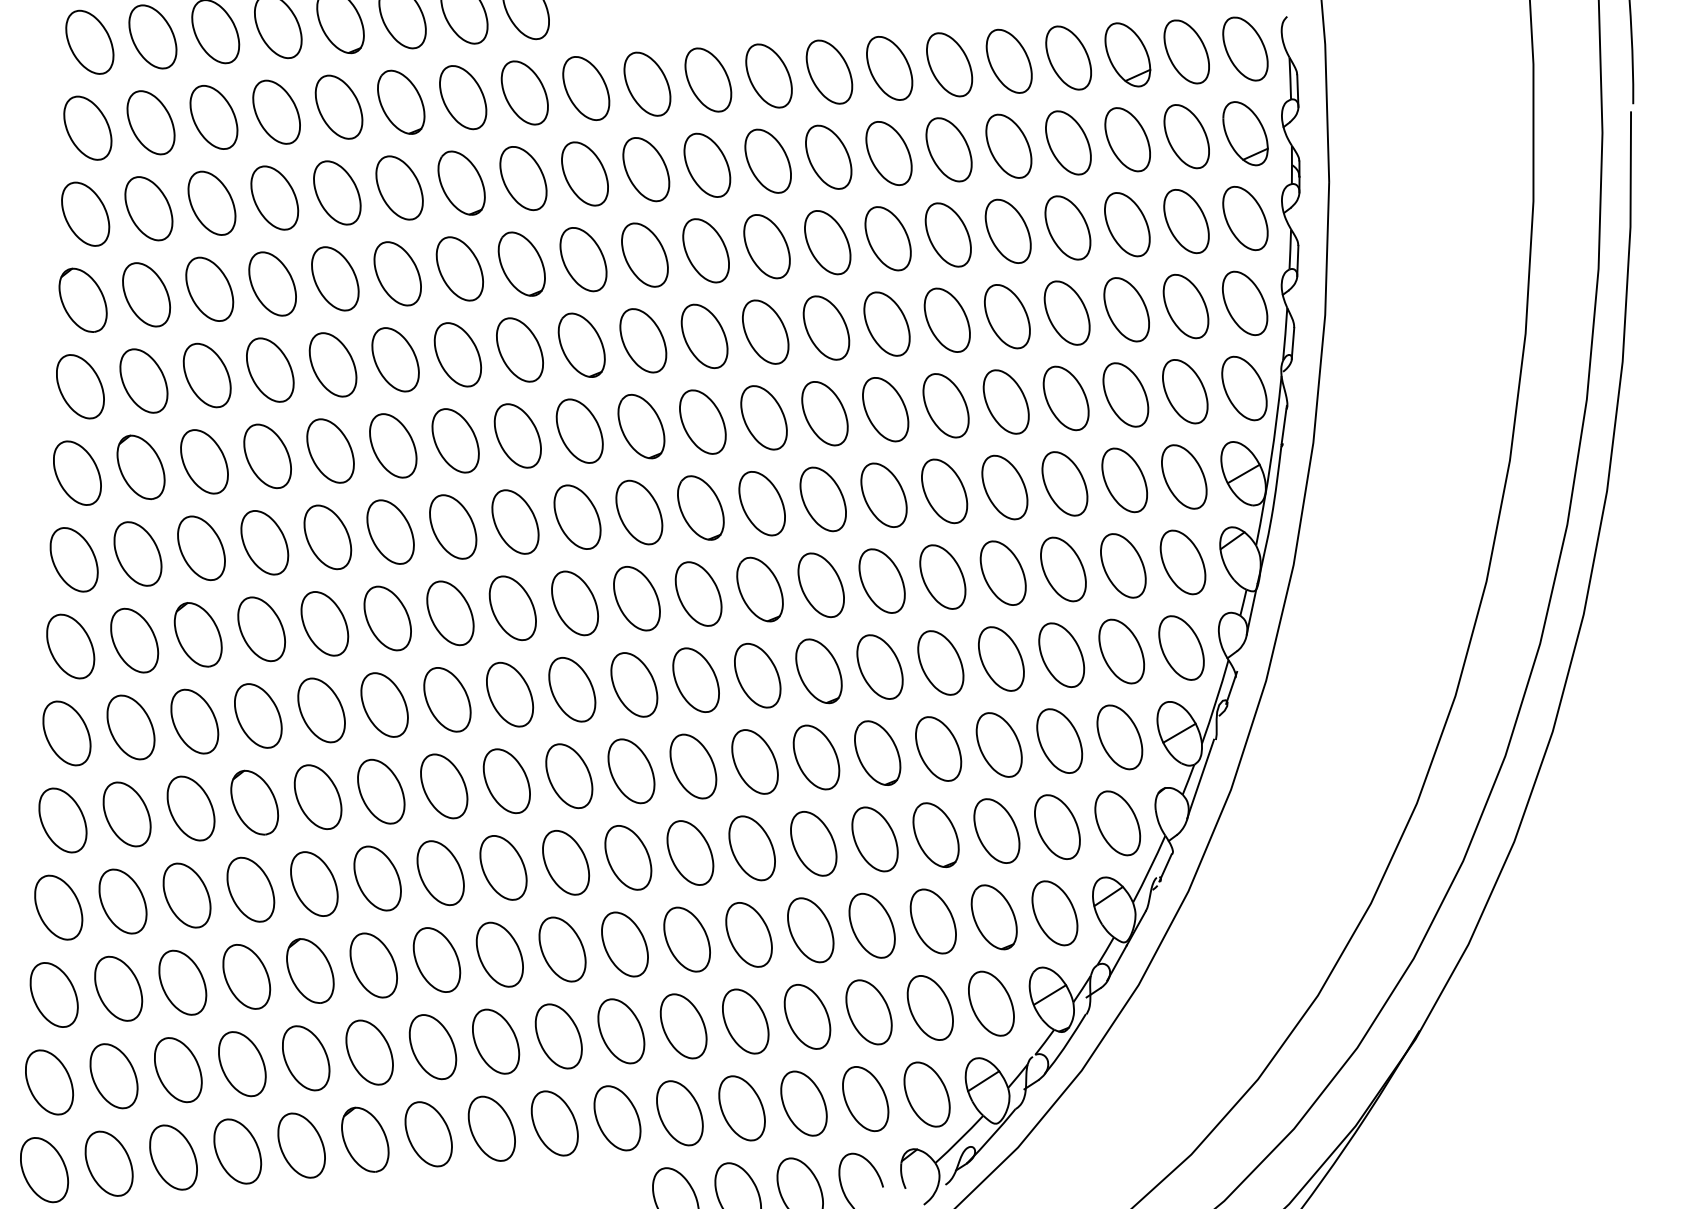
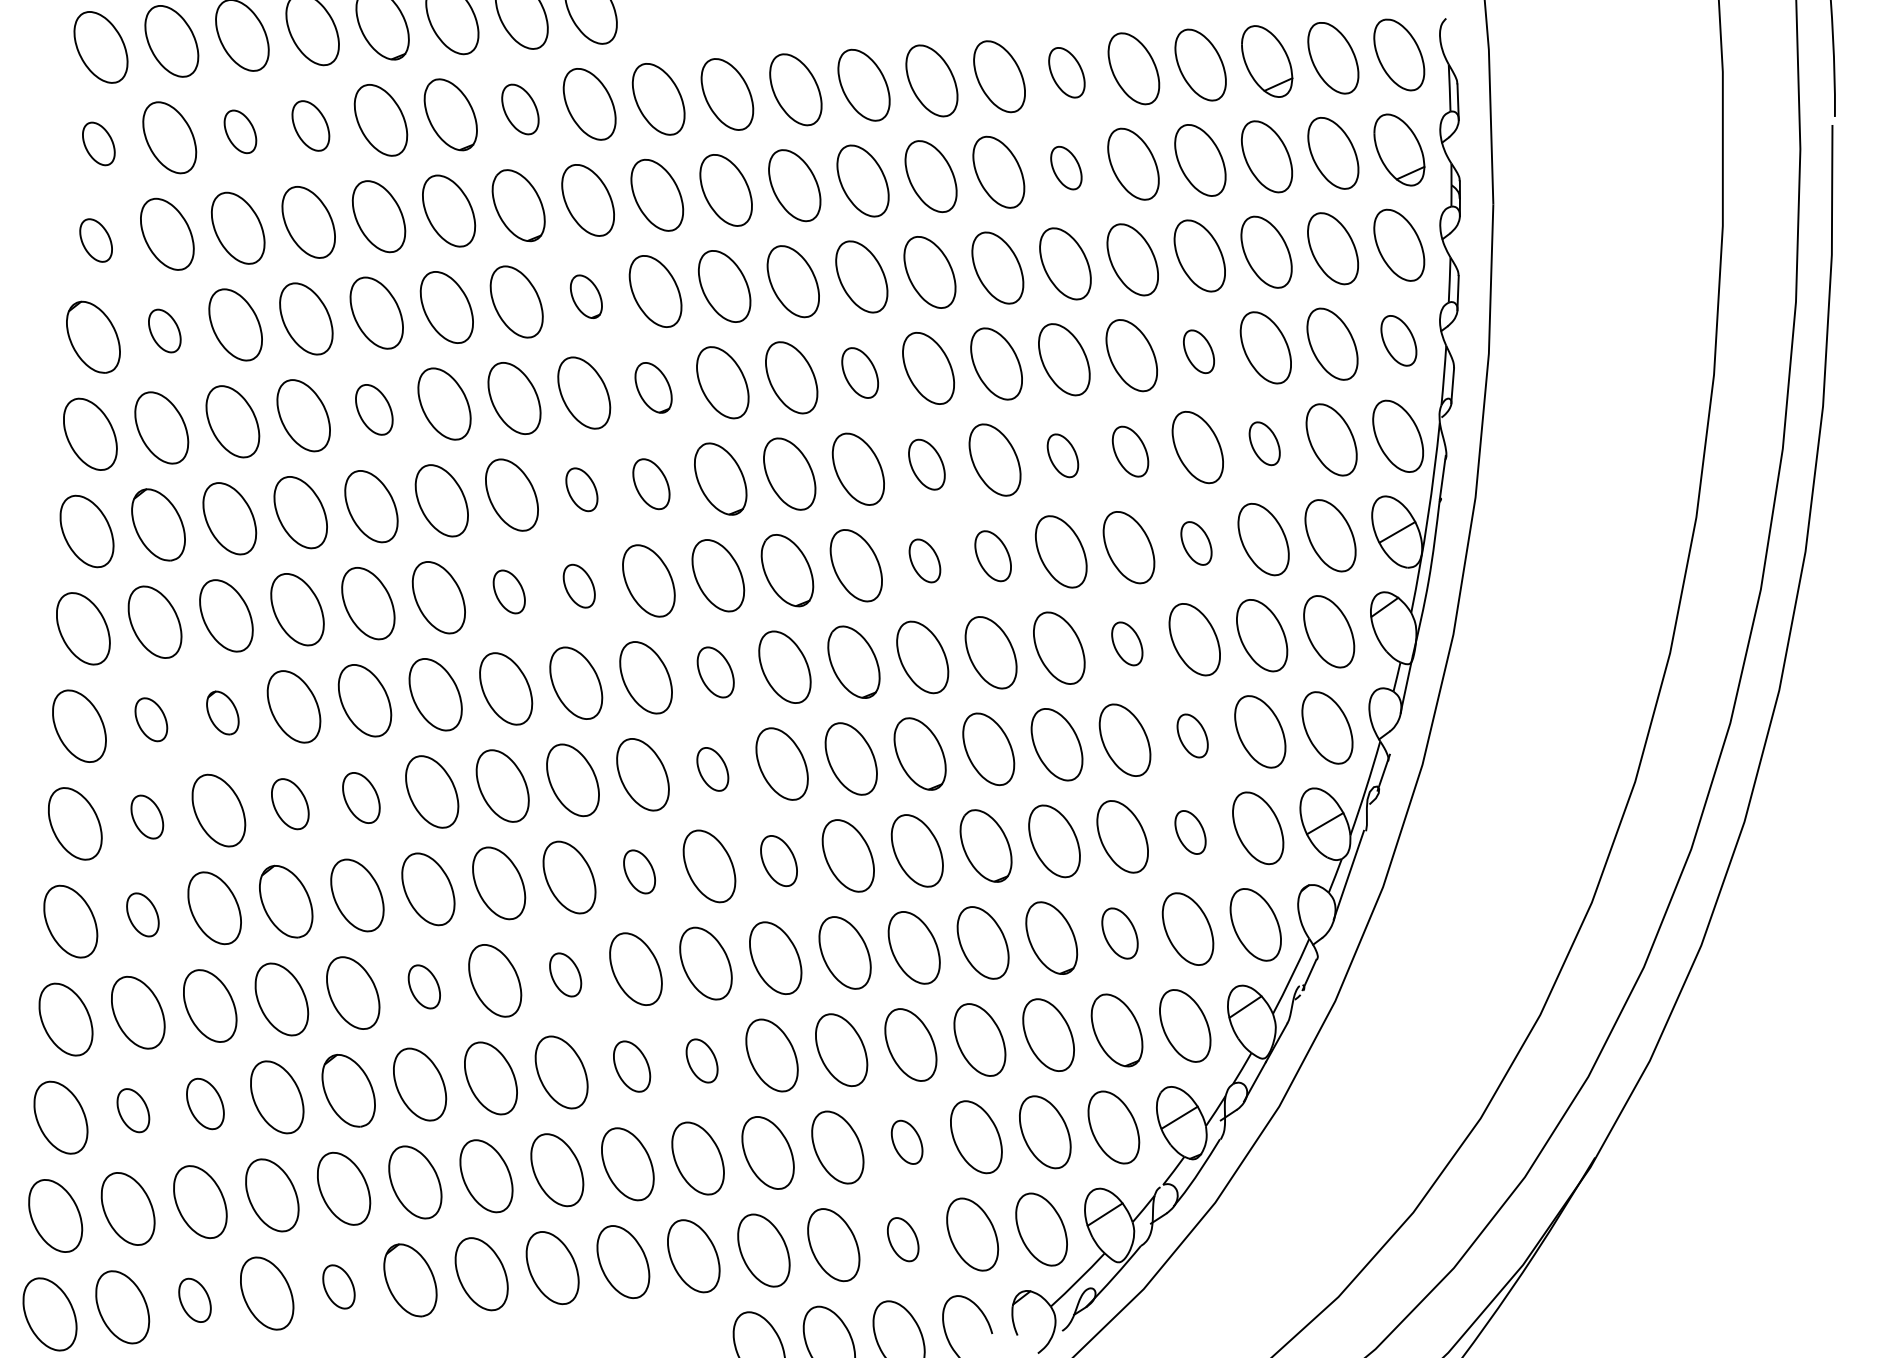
part: (949, 64) -> (1066, 72), size x0.7
part: (463, 97) -> (520, 109), size x0.7
part: (276, 111) -> (310, 125), size x0.7
part: (214, 117) -> (240, 131), size x0.6
part: (87, 127) -> (98, 143), size x0.6
part: (949, 149) -> (1066, 167), size x0.6
part: (84, 214) -> (95, 240), size x0.6
part: (522, 264) -> (586, 296), size x0.6
part: (146, 294) -> (164, 330), size x0.6
part: (1244, 303) -> (1398, 340), size x0.7
part: (1066, 312) -> (1198, 351), size x0.6
part: (765, 331) -> (859, 372), size x0.7
part: (581, 345) -> (653, 387), size x0.7
part: (333, 364) -> (374, 409), size x0.7
part: (1125, 394) -> (1264, 443), size x0.6
part: (1006, 402) -> (1130, 451), size x0.7
part: (945, 405) -> (1062, 455), size x0.6
part: (824, 413) -> (926, 464), size x0.7
part: (579, 430) -> (651, 483), size x0.7
part: (517, 435) -> (581, 489), size x0.6
part: (1064, 483) -> (1196, 543), size x0.6
part: (883, 494) -> (992, 555), size x0.7
part: (822, 499) -> (924, 560), size x0.6
part: (515, 521) -> (579, 585), size x0.6
part: (453, 526) -> (509, 591), size x0.6
part: (1003, 572) -> (1127, 643), size x0.6
part: (636, 598) -> (715, 672), size x0.7
part: (198, 634) -> (222, 712), size x0.6
part: (134, 640) -> (151, 719), size x0.6
part: (1061, 654) -> (1192, 735), size x0.6
part: (634, 685) -> (712, 769), size x0.6
part: (321, 709) -> (361, 797), size x0.7
part: (258, 715) -> (290, 803), size x0.7
part: (131, 726) -> (147, 816), size x0.6
part: (1059, 741) -> (1190, 832), size x0.6
part: (692, 766) -> (778, 860), size x0.7
part: (569, 775) -> (639, 871), size x0.6
part: (126, 814) -> (142, 914), size x0.6
part: (996, 831) -> (1119, 933), size x0.7
part: (503, 867) -> (565, 974), size x0.6
part: (377, 878) -> (424, 986), size x0.6
part: (624, 944) -> (701, 1060), size x0.6
part: (562, 949) -> (631, 1066), size x0.7
part: (182, 982) -> (205, 1103), size x0.7
part: (118, 988) -> (133, 1110), size x0.6
part: (806, 1017) -> (906, 1142), size x0.6
part: (803, 1103) -> (902, 1239), size x0.6
part: (301, 1145) -> (338, 1286), size x0.6
part: (173, 1157) -> (194, 1300), size x0.6

